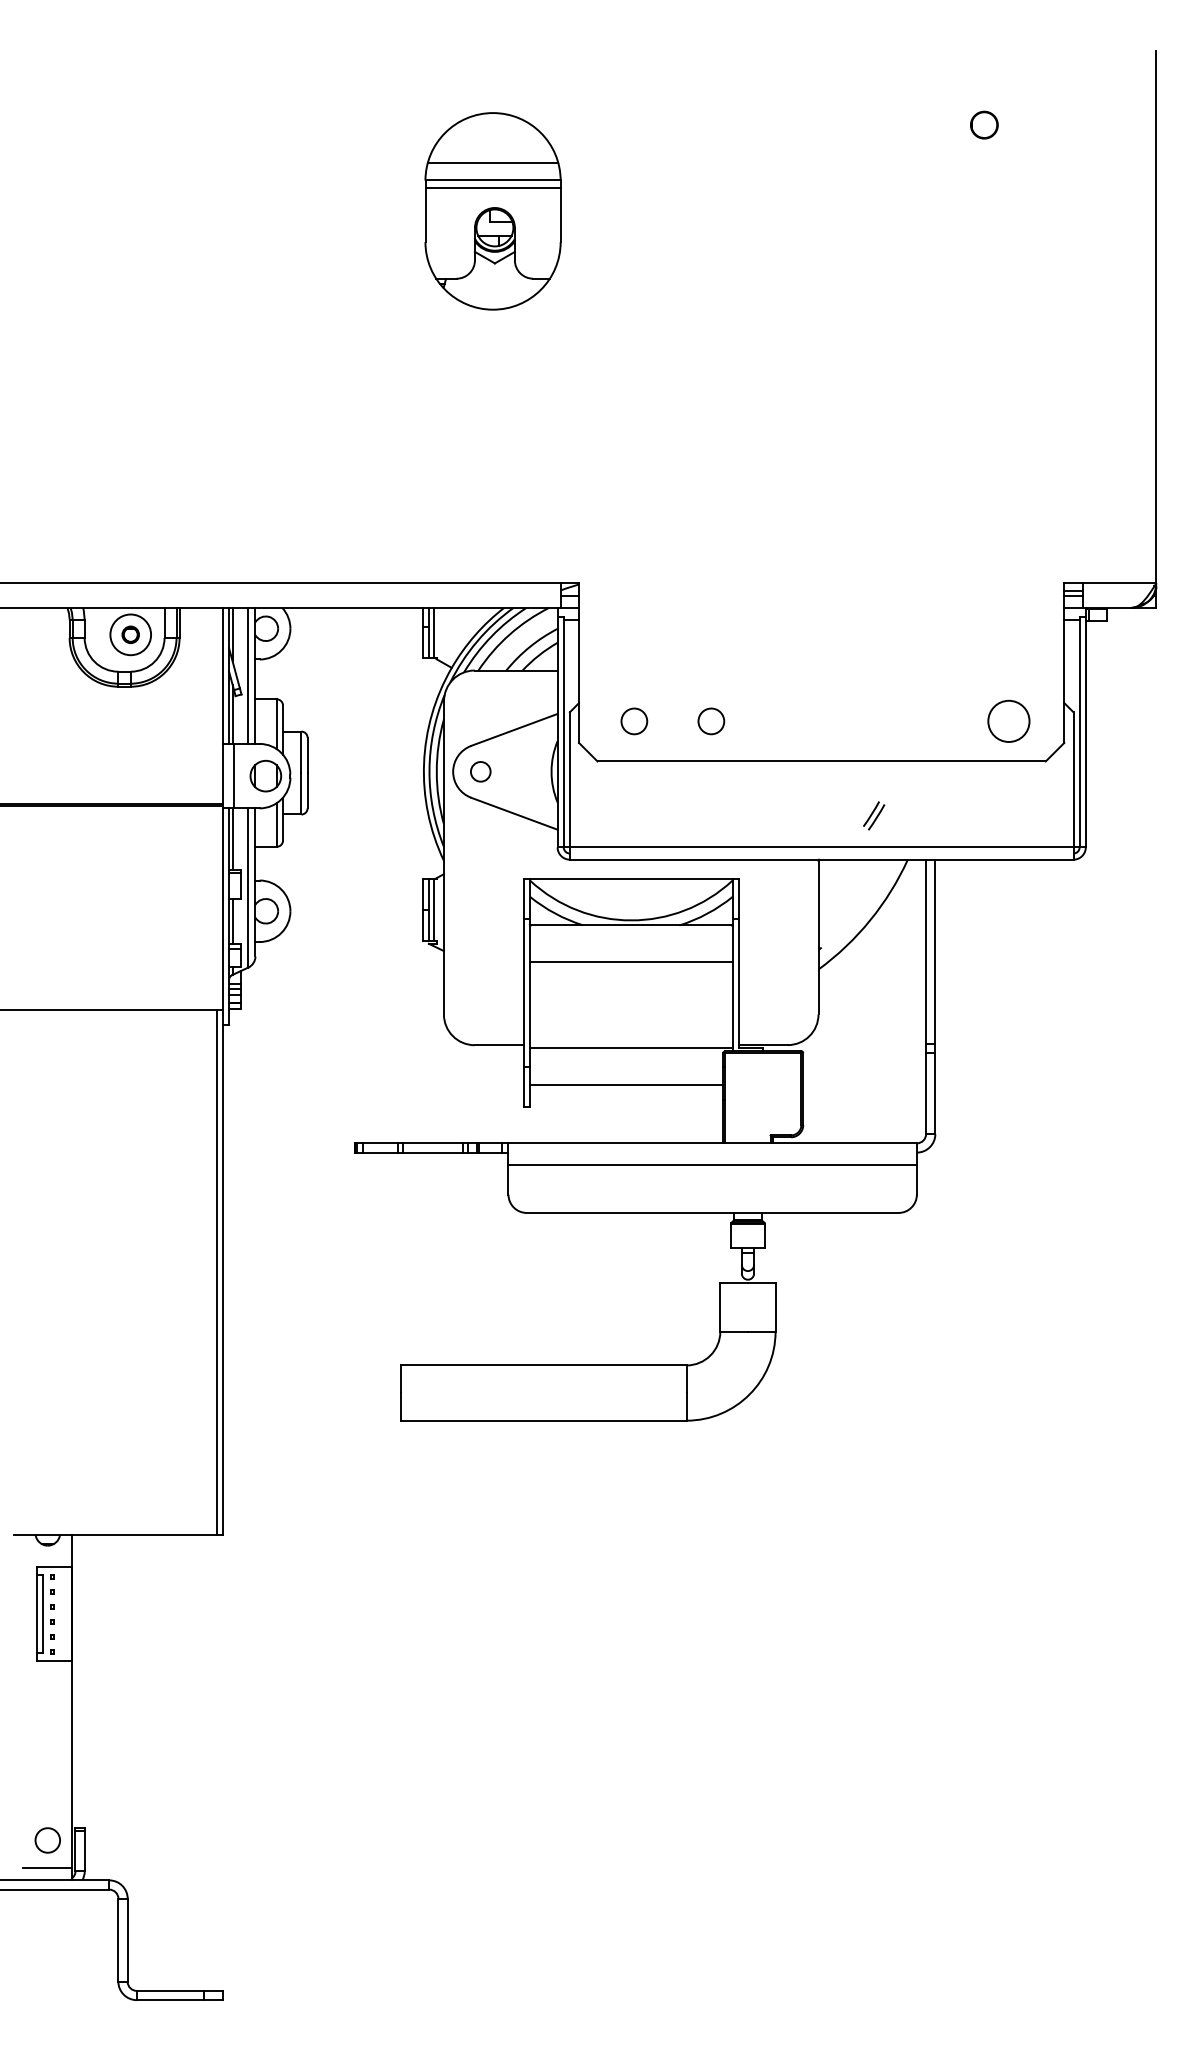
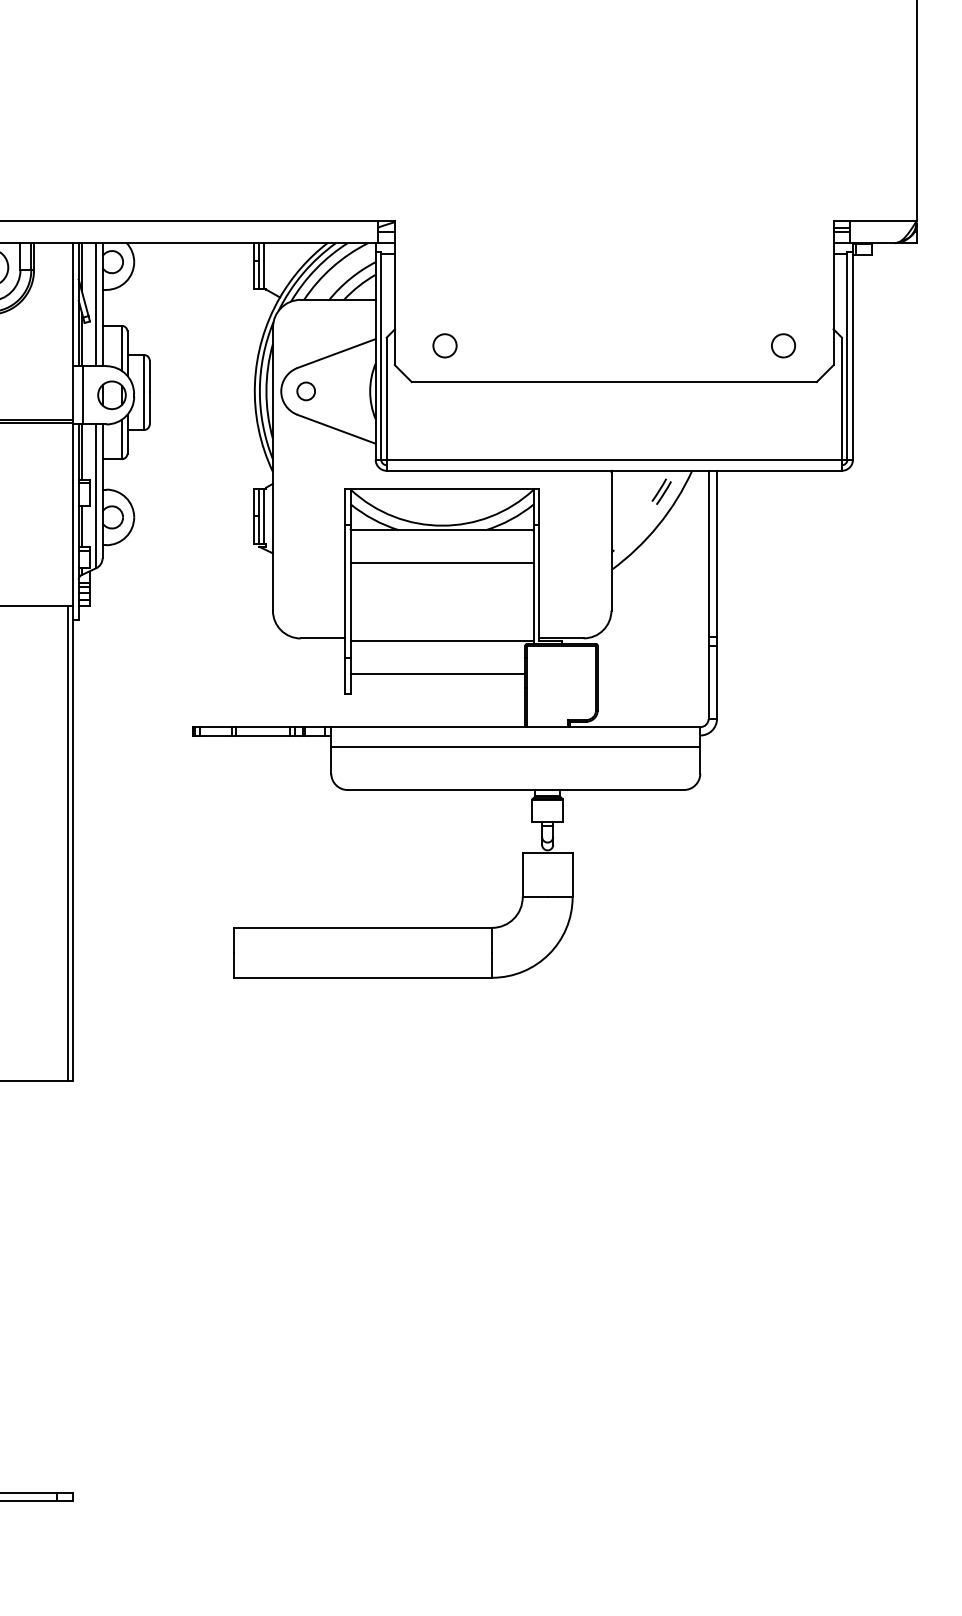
circle: (711, 721) -> (514, 345), removed
circle: (1008, 721) -> (783, 345), size x0.62
part: (874, 815) -> (662, 491), moved

